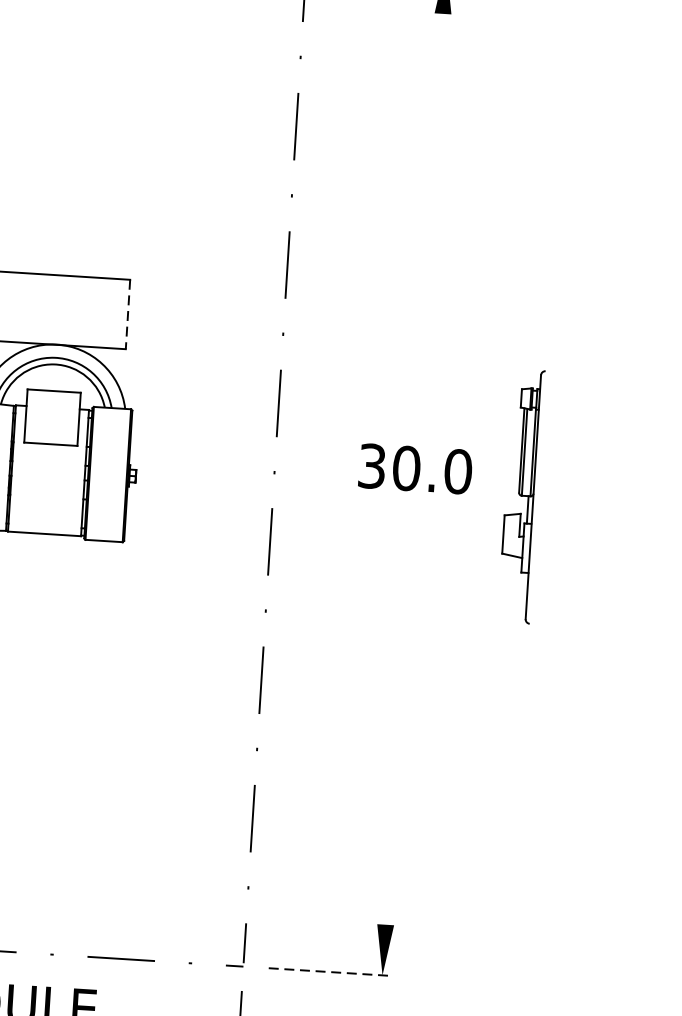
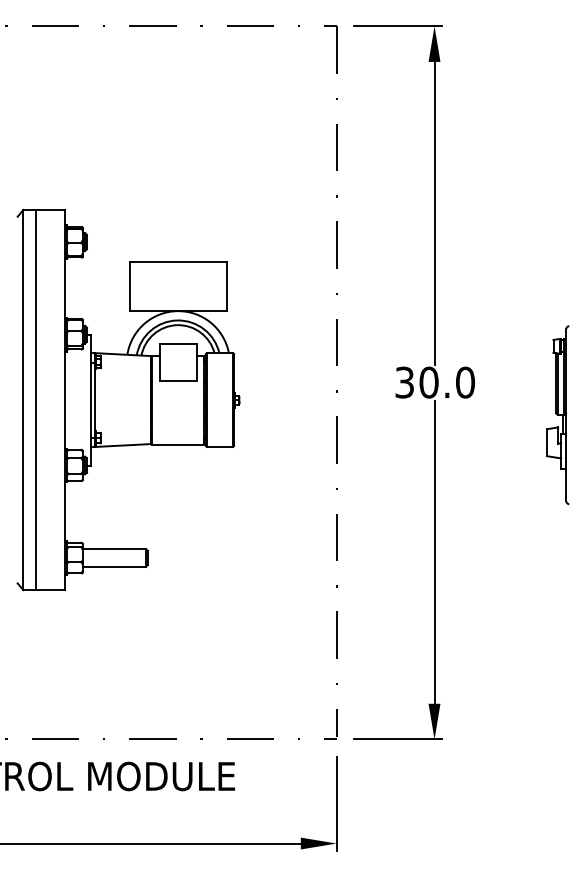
line: (429, 227) -> (434, 212), added
line: (127, 315) -> (226, 287), dashed -> solid
part: (520, 495) -> (557, 414), moved
line: (399, 708) -> (434, 551), added
line: (331, 972) -> (398, 739), dashed -> solid

